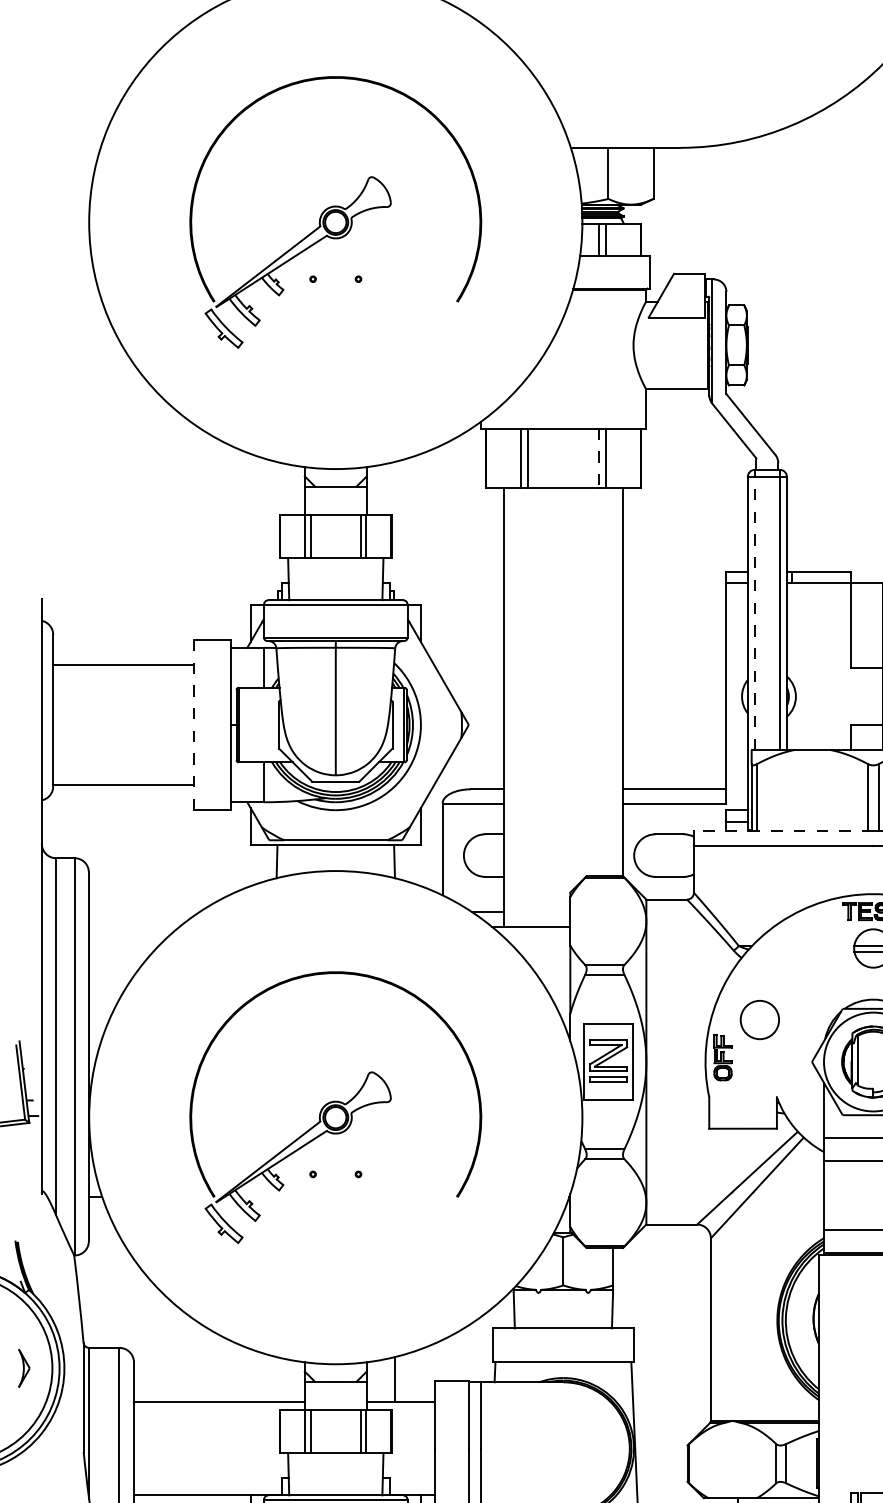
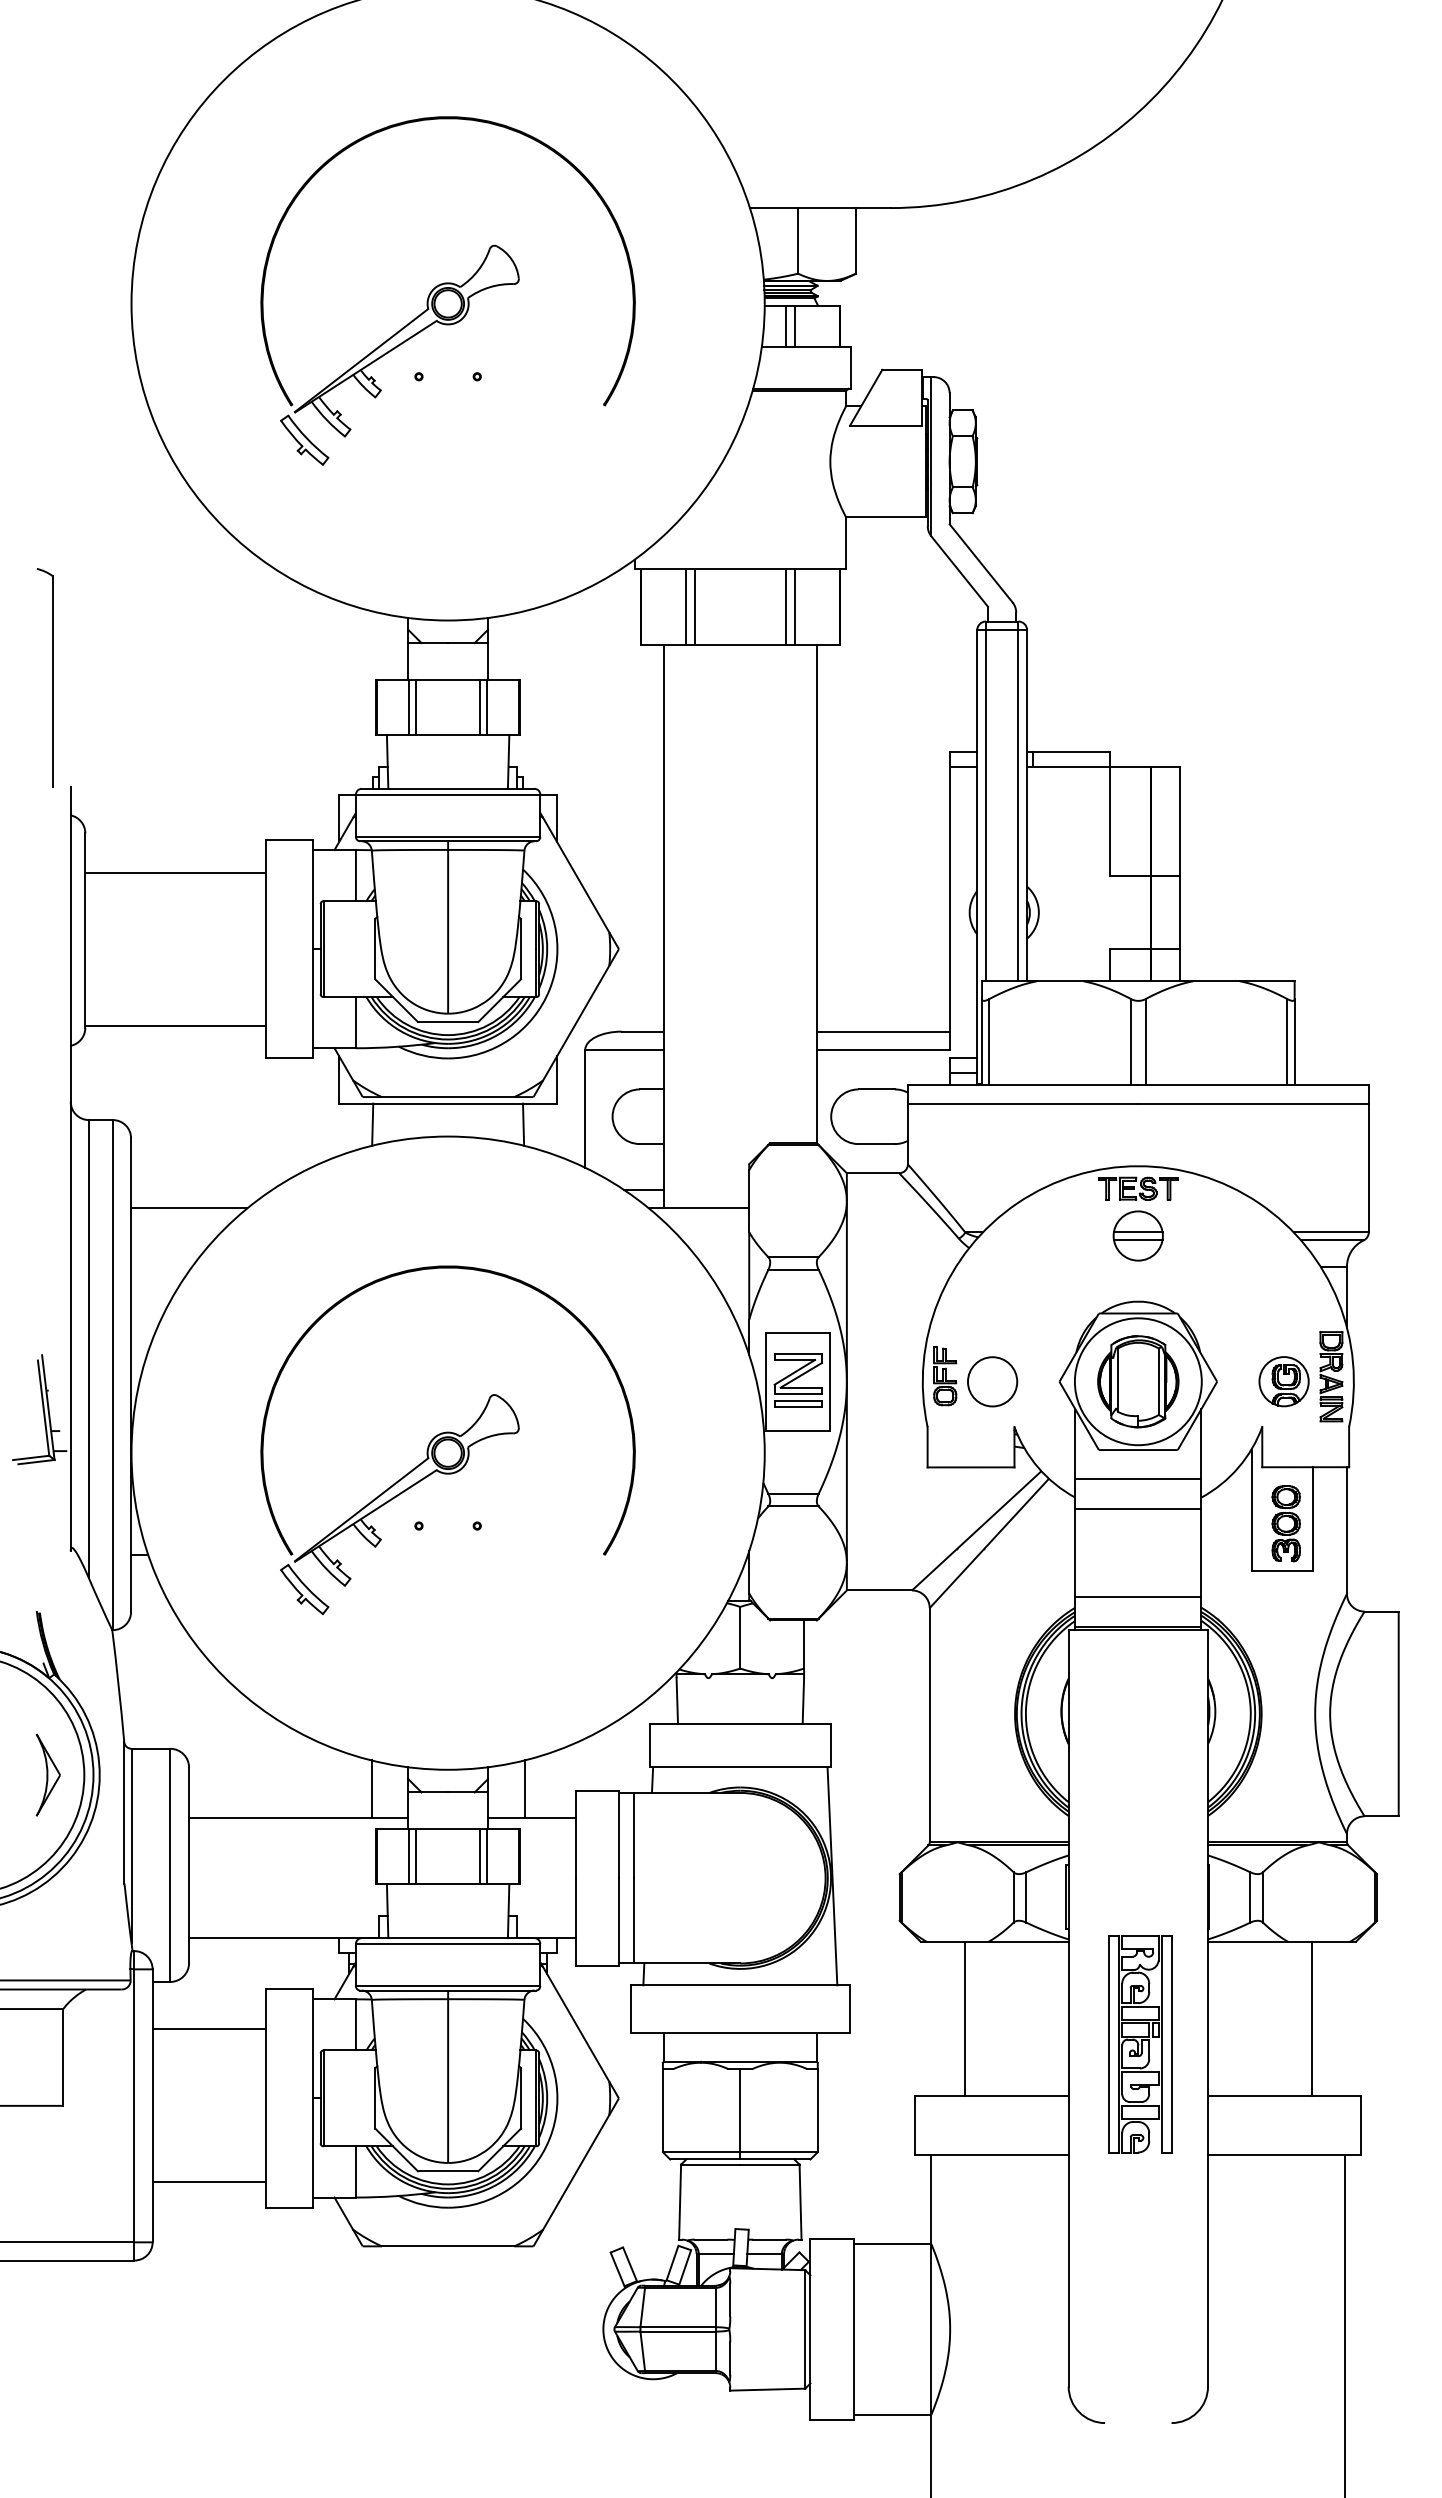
line: (598, 458) -> (785, 607), dashed -> solid
part: (27, 513) -> (52, 677), added
line: (754, 613) -> (985, 805), dashed -> solid
line: (193, 724) -> (265, 948), dashed -> solid
line: (783, 830) -> (1022, 1084), dashed -> solid
line: (134, 927) -> (189, 1208), added
circle: (759, 1019) -> (992, 1381), moved
part: (23, 1367) -> (47, 1774), size x1.67
line: (276, 1379) -> (371, 1789), added

